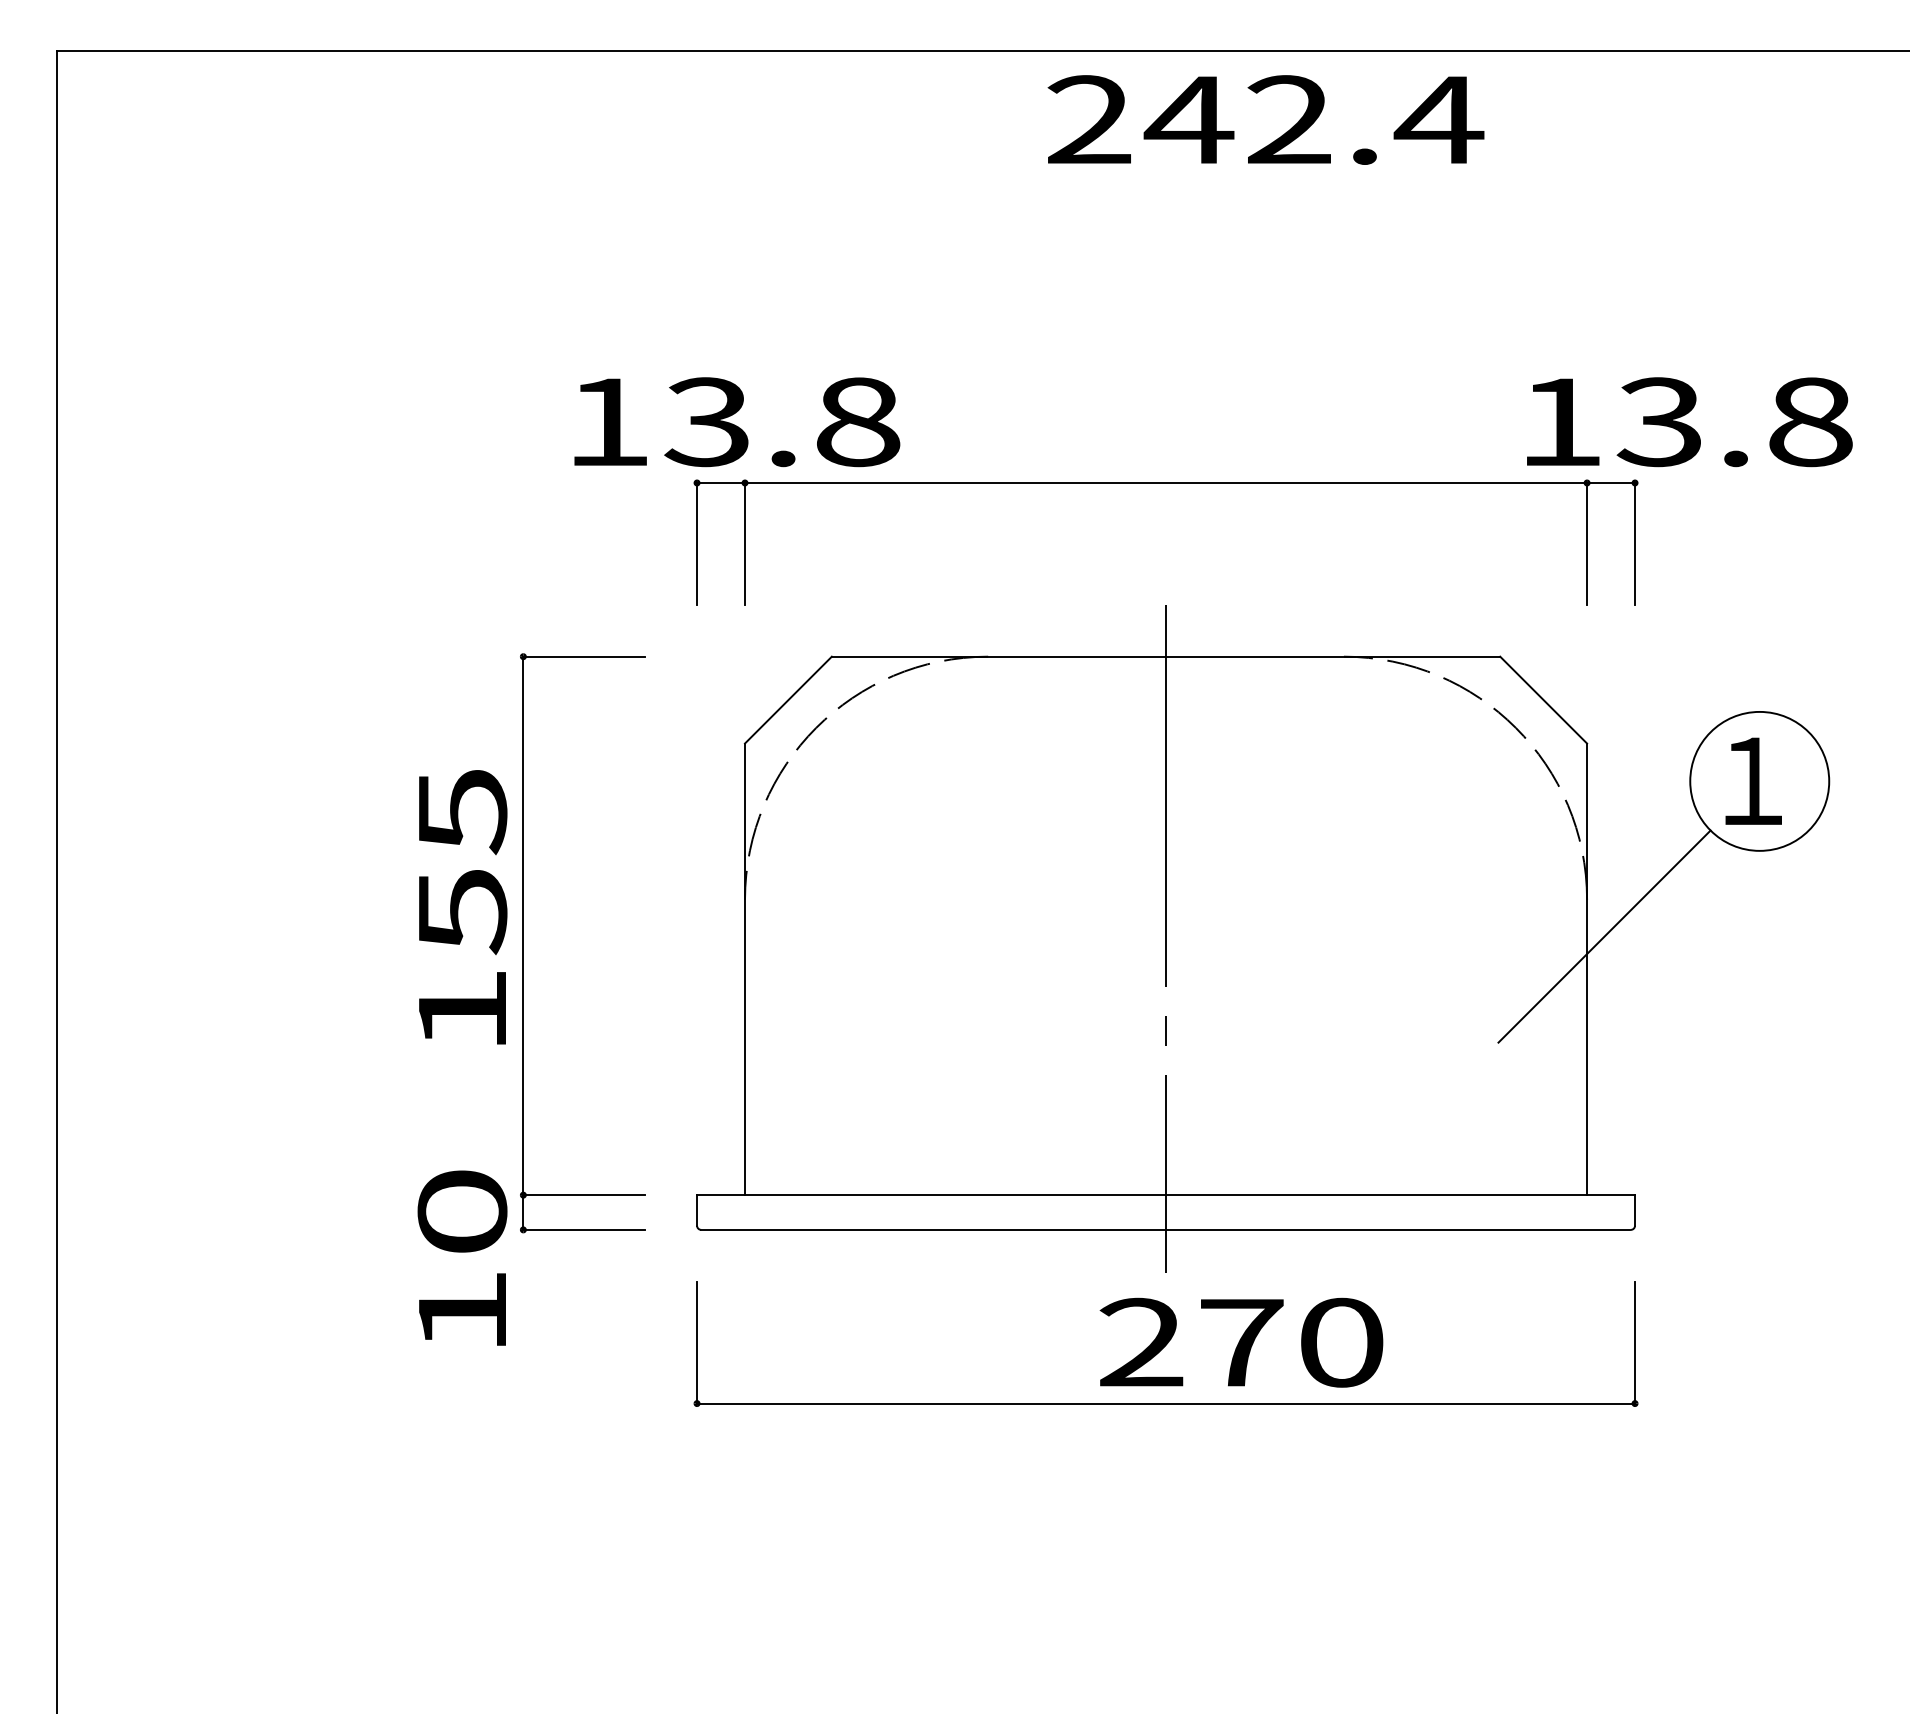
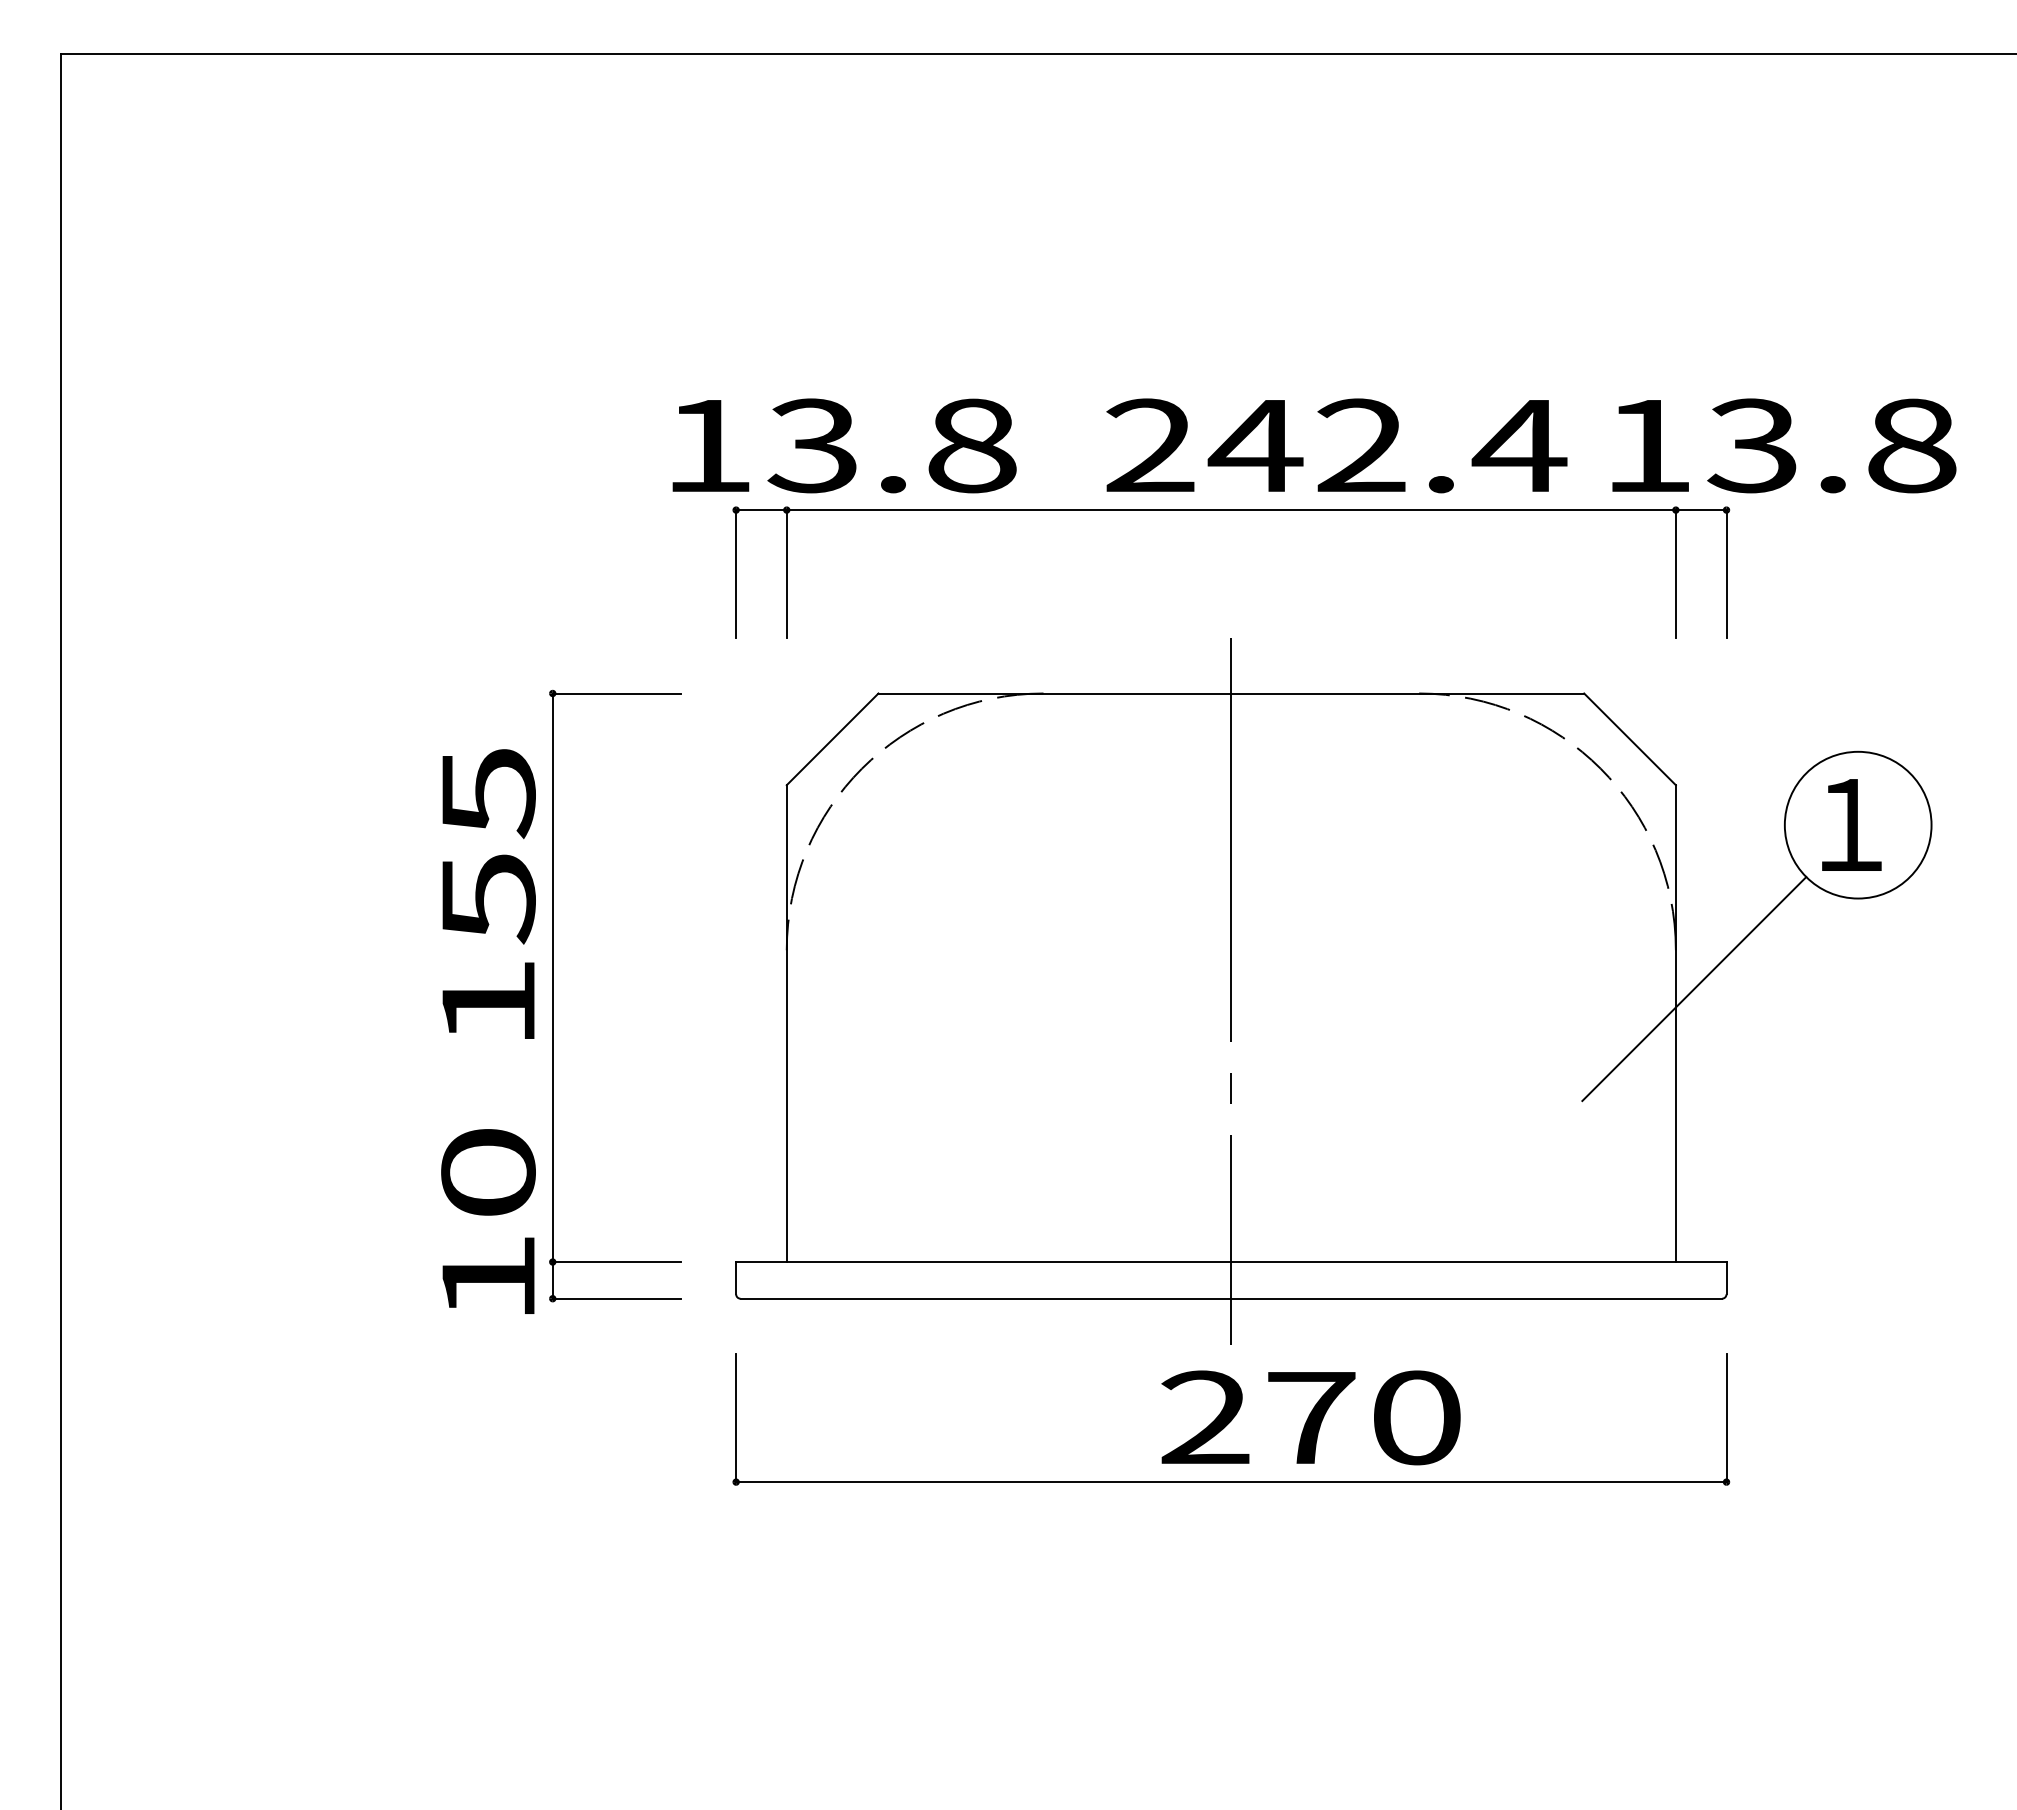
text: (1265, 119) -> (1336, 445), moved
text: (737, 421) -> (844, 445), moved
text: (462, 906) -> (488, 893), moved
text: (462, 1258) -> (488, 1221), moved

